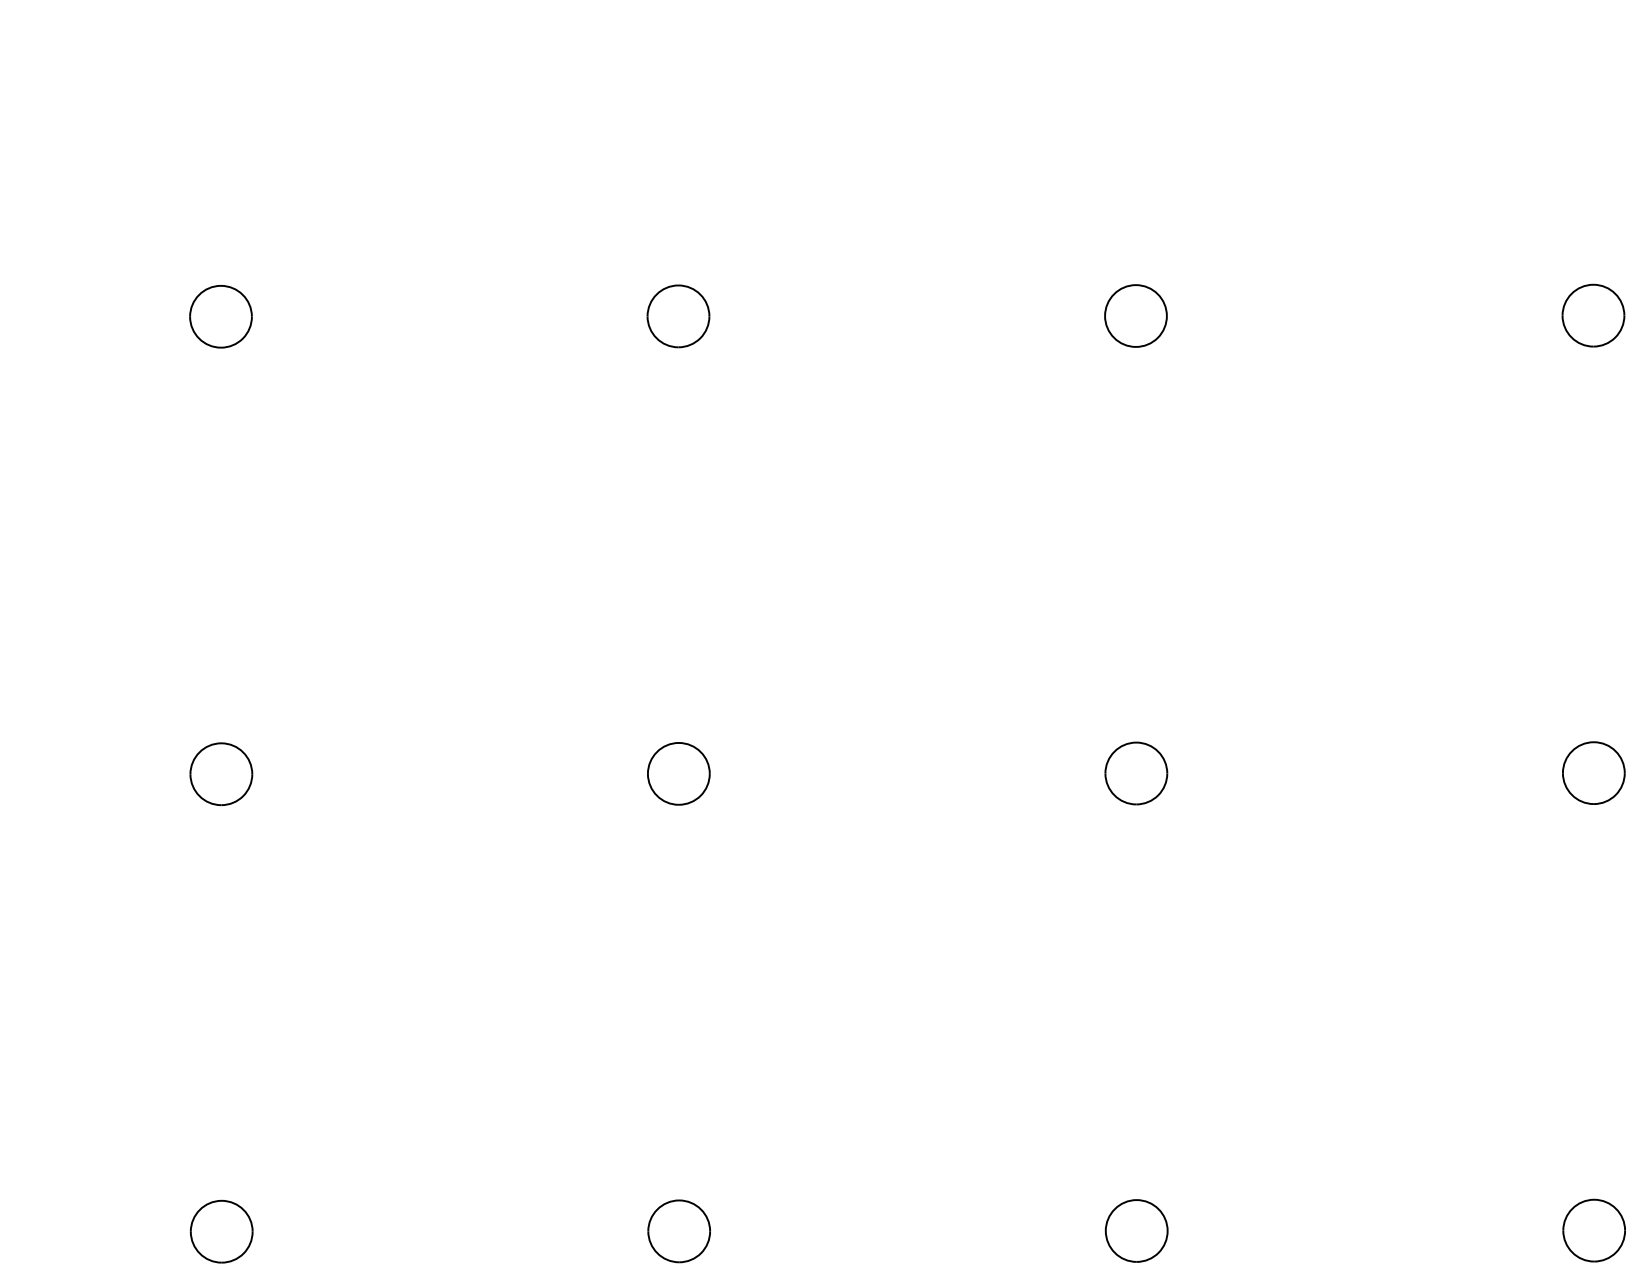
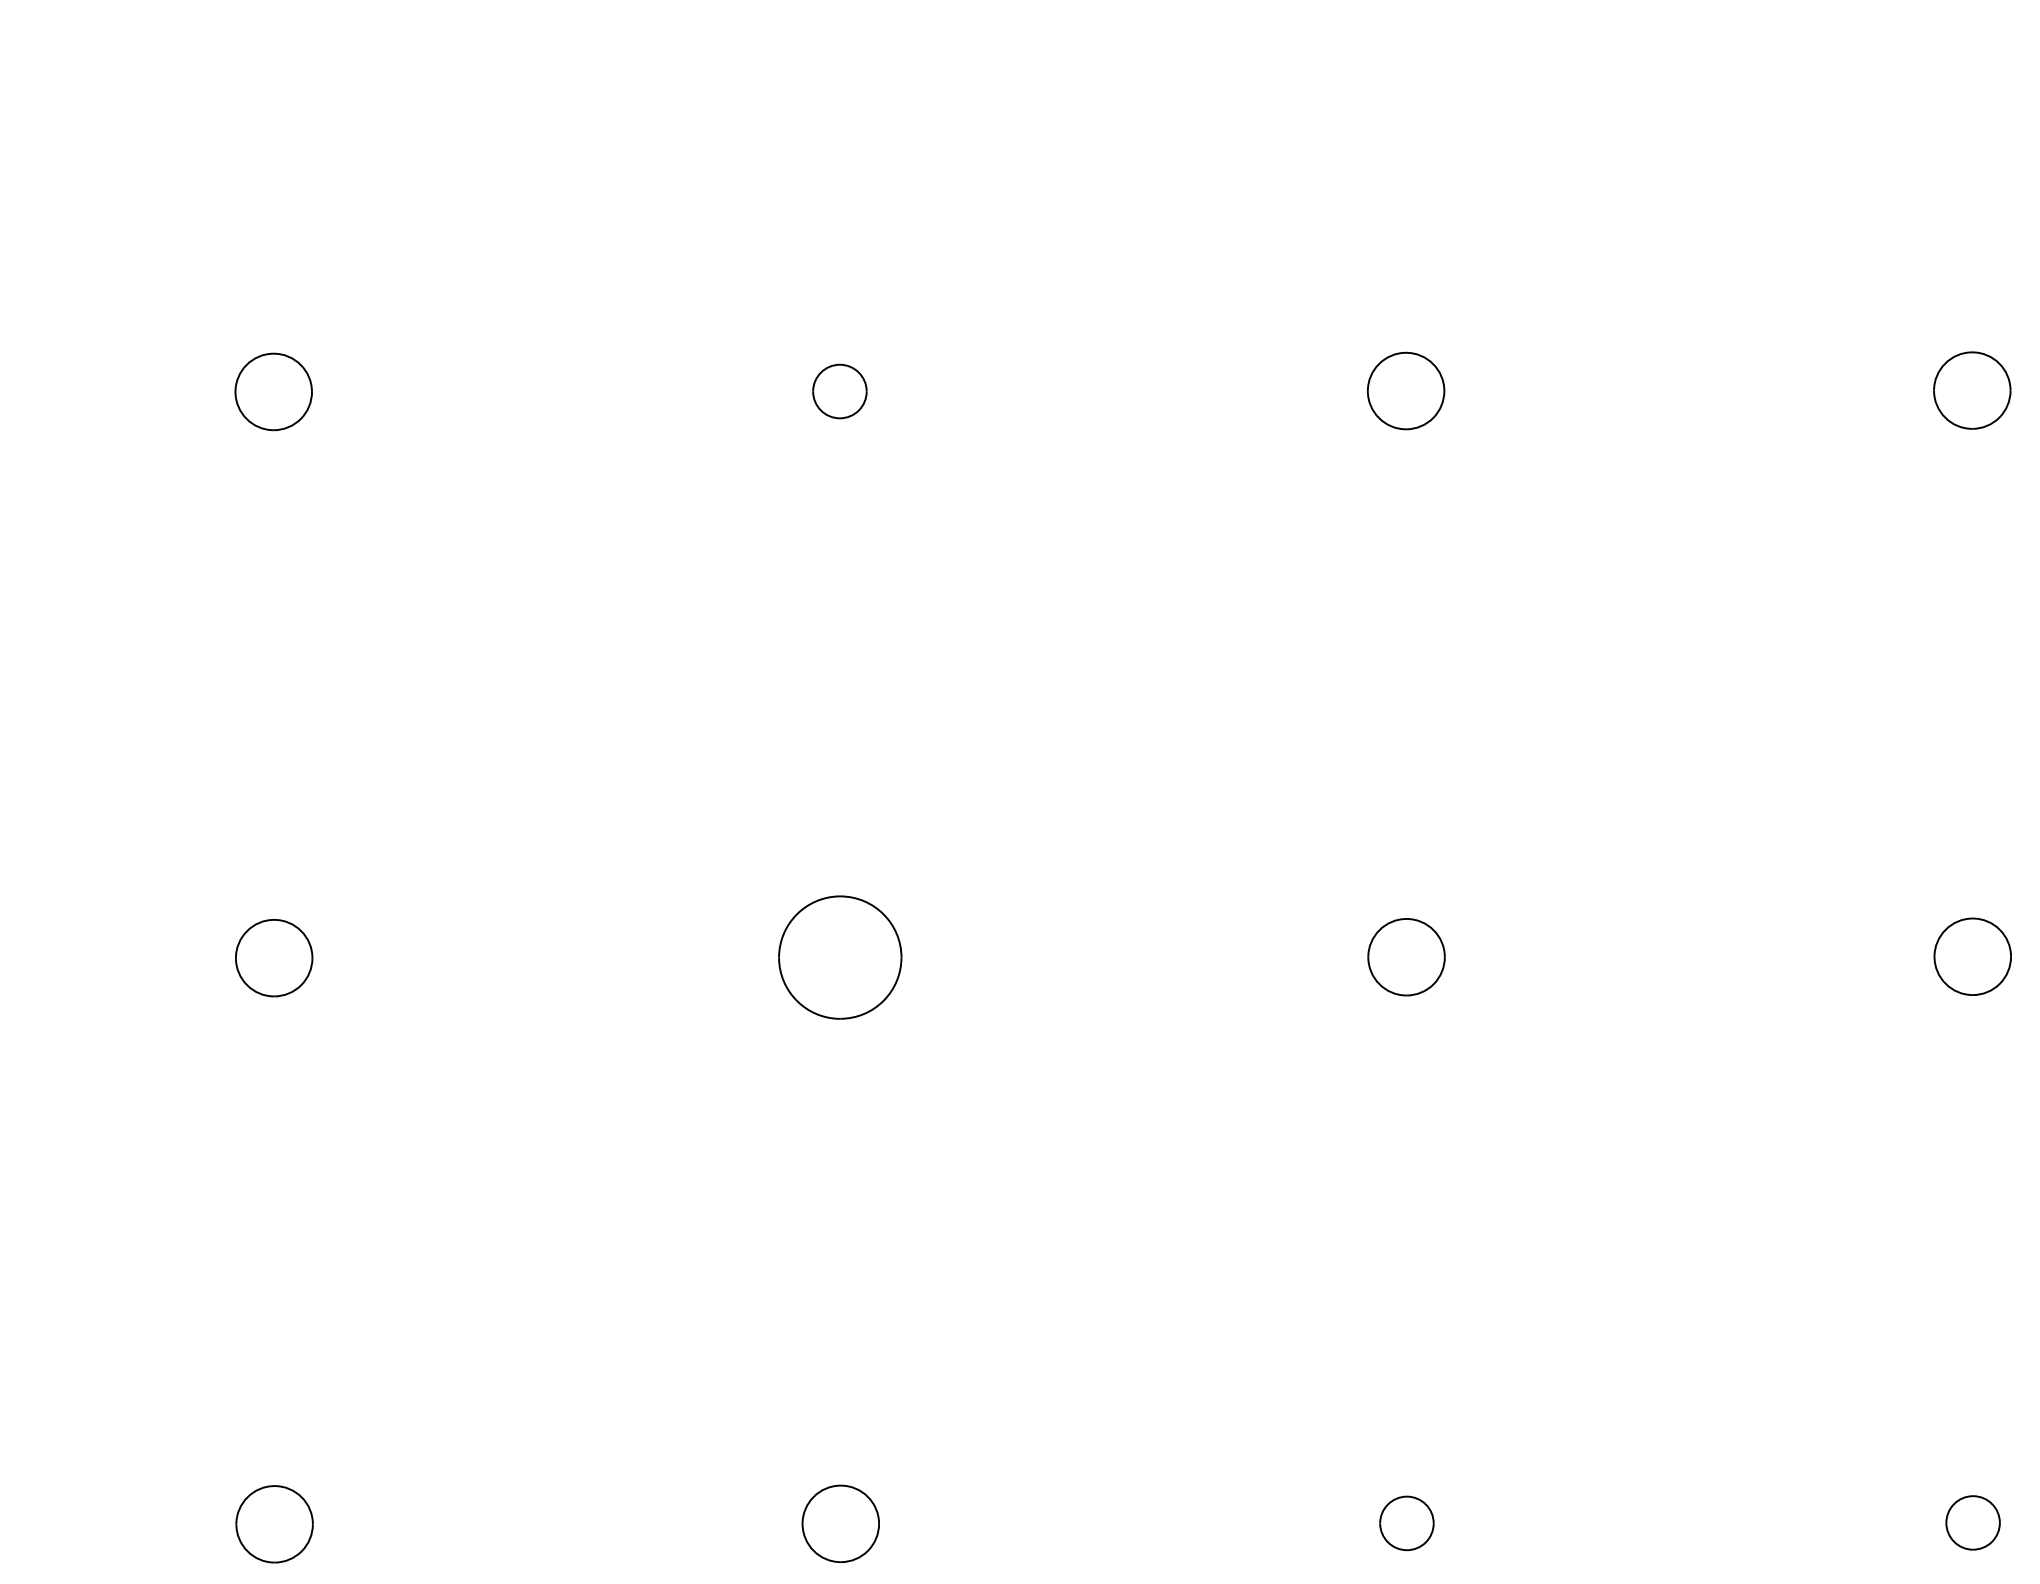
part: (678, 316) -> (839, 391), size x0.7
part: (678, 773) -> (839, 957), size x1.6
part: (1136, 1230) -> (1406, 1522), size x0.7
part: (1593, 1230) -> (1972, 1522), size x0.7

